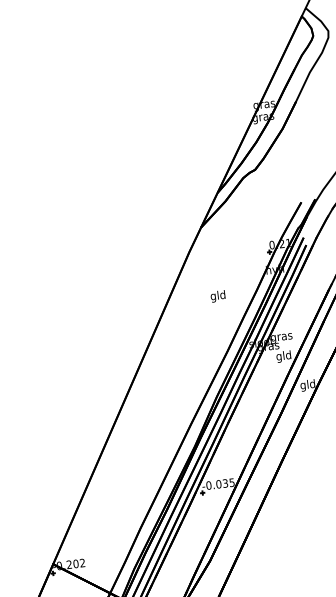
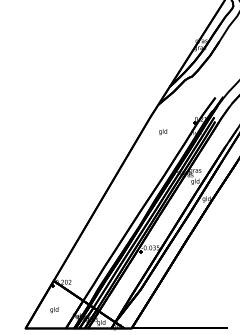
text: (218, 297) -> (163, 132), moved

